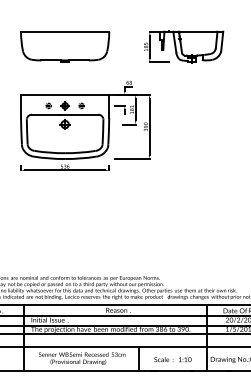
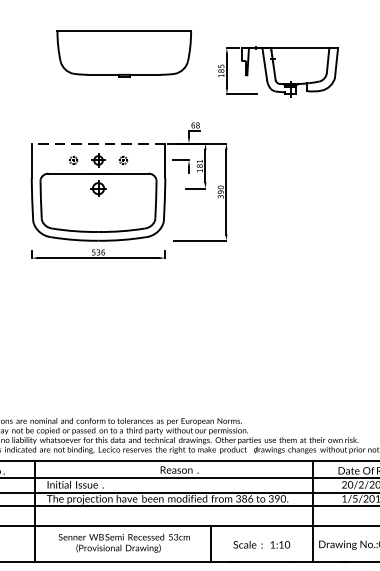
part: (65, 46) -> (124, 53), moved
line: (64, 94) -> (97, 143), solid -> dashed

